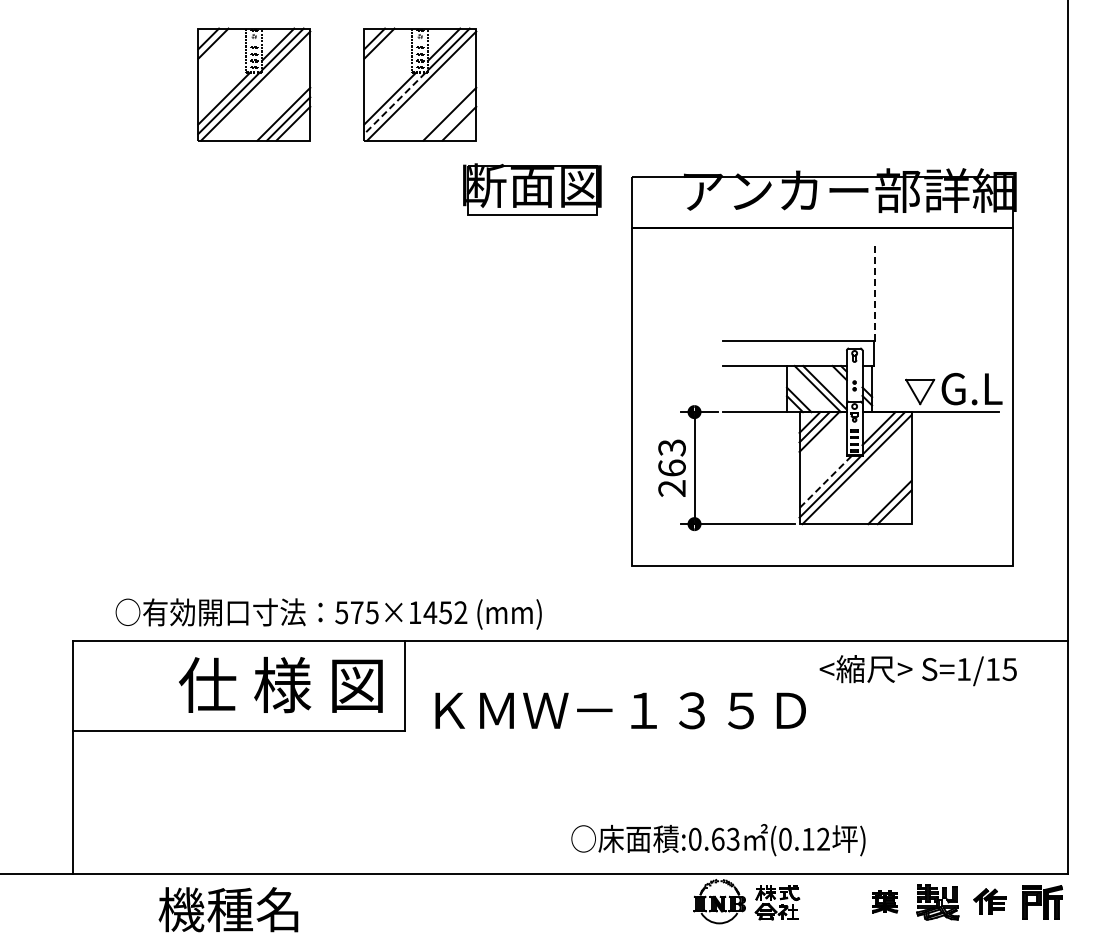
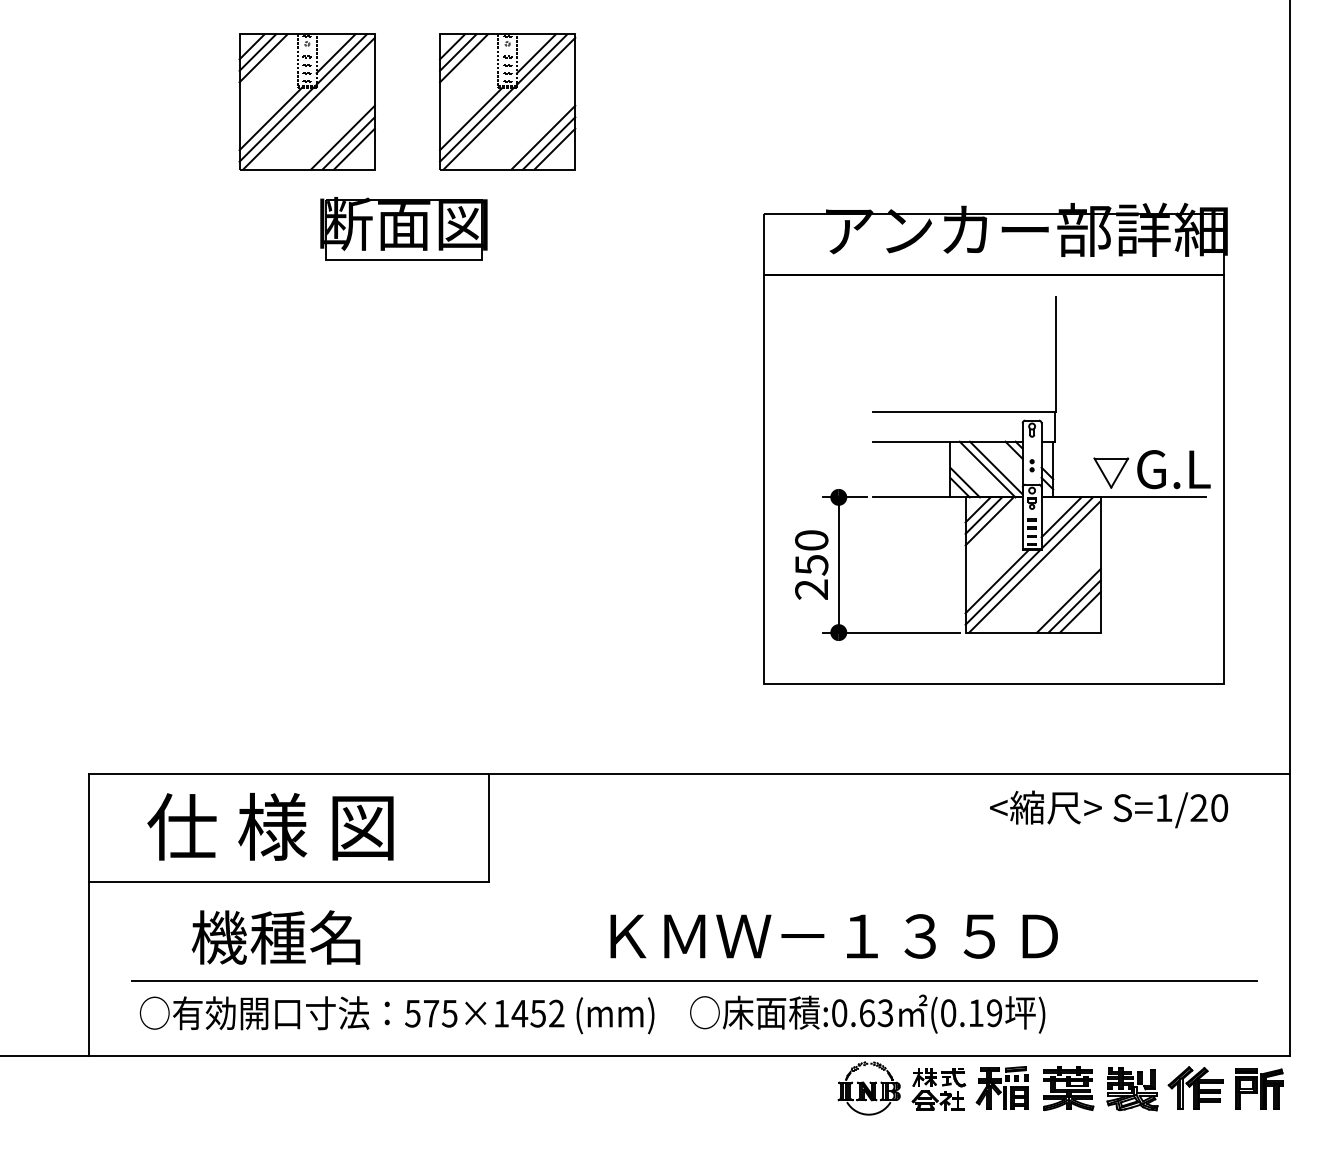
line: (218, 48) -> (264, 58), added
line: (384, 48) -> (464, 58), added
line: (394, 103) -> (476, 124), dashed -> solid
line: (454, 118) -> (548, 142), added
part: (532, 189) -> (404, 228), moved
line: (874, 293) -> (1056, 354), dashed -> solid
text: (671, 458) -> (810, 553), 263 -> 250
line: (825, 482) -> (996, 582), dashed -> solid
line: (884, 497) -> (1068, 600), added
text: (328, 613) -> (396, 1014), moved
text: (1001, 669) -> (1209, 808), S=1/15 -> S=1/20
text: (280, 685) -> (270, 827), moved
text: (620, 710) -> (833, 936), moved
line: (575, 812) -> (695, 980), added
text: (823, 839) -> (994, 1013), (0.12 -> (0.19
part: (829, 900) -> (1001, 1087), added
part: (884, 901) -> (1068, 1088), size x1.67
part: (989, 901) -> (1194, 1088), size x1.43
text: (228, 909) -> (276, 937), moved

